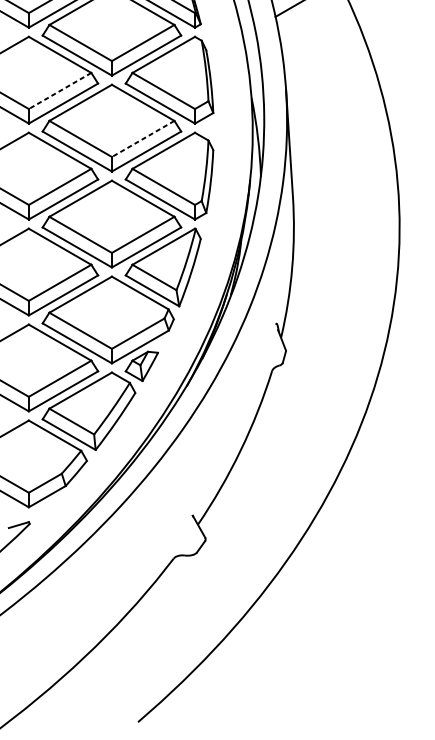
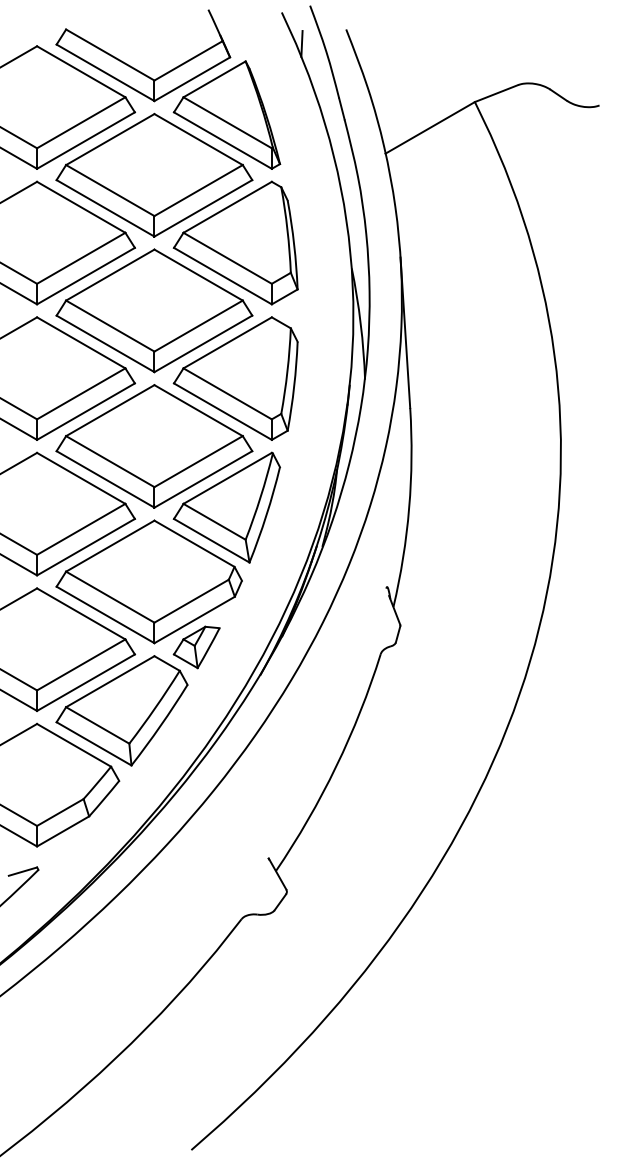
line: (60, 91) -> (81, 258), dashed -> solid
line: (143, 139) -> (198, 326), dashed -> solid

